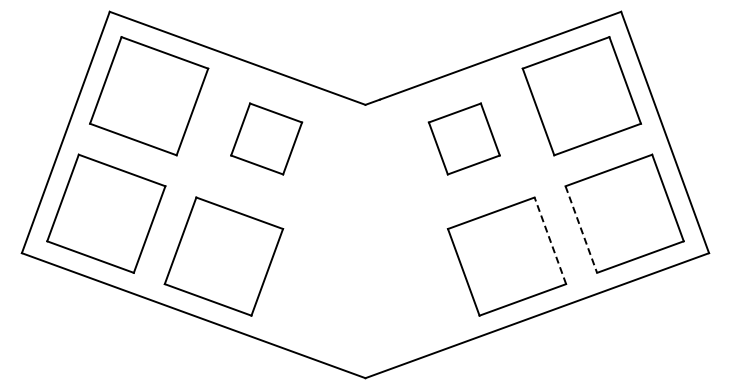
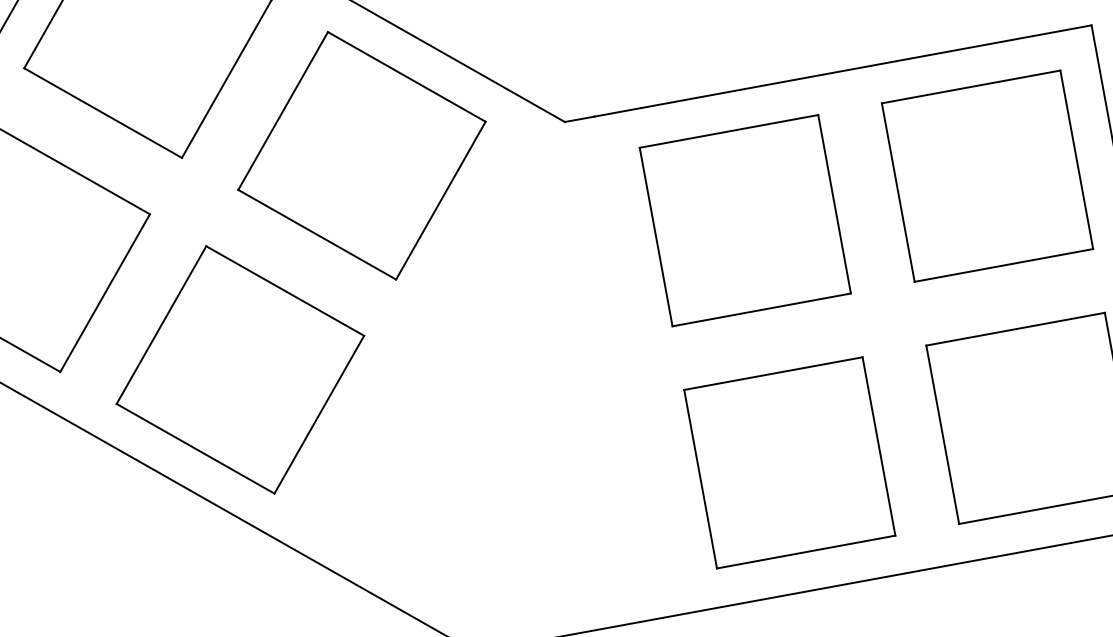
part: (266, 138) -> (361, 154), size x1.67
part: (464, 138) -> (745, 219), size x1.67
line: (581, 230) -> (942, 436), dashed -> solid
line: (550, 240) -> (879, 445), dashed -> solid

